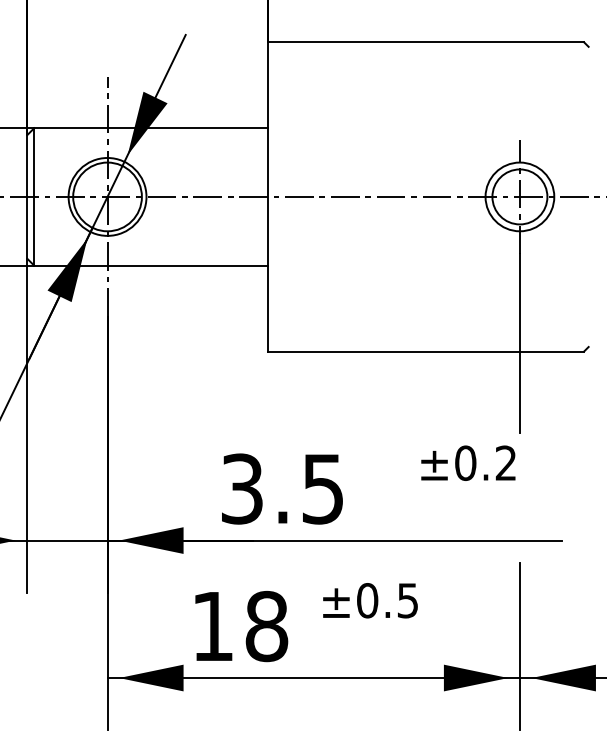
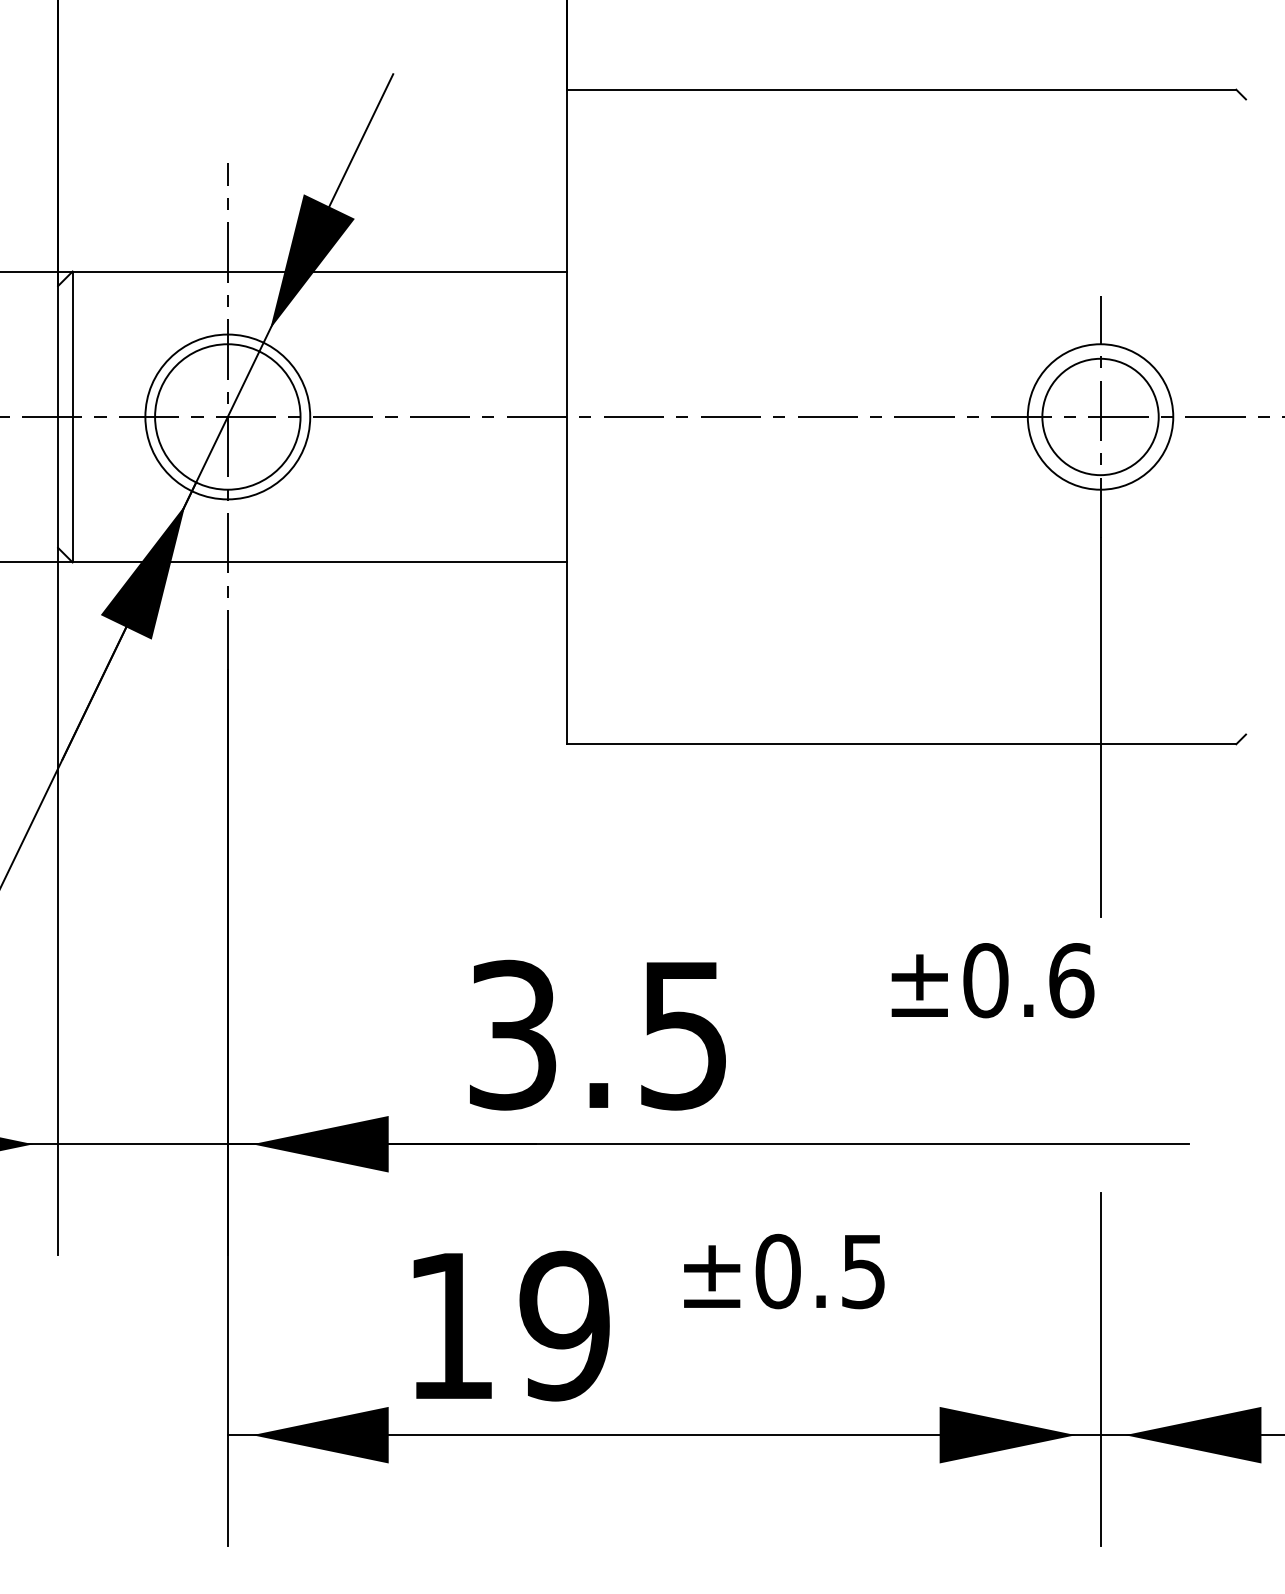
text: (505, 462) -> (1070, 979), ±0.2 -> ±0.6
text: (266, 626) -> (564, 1326), 18 -> 19

